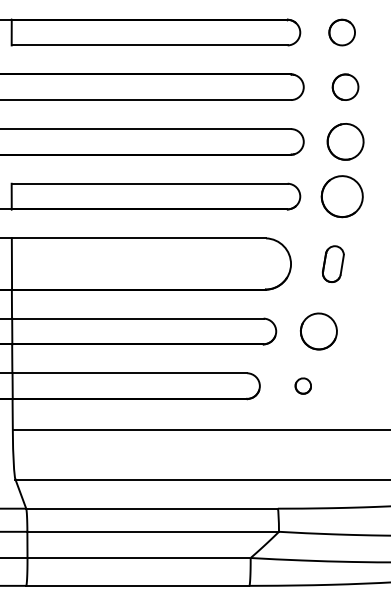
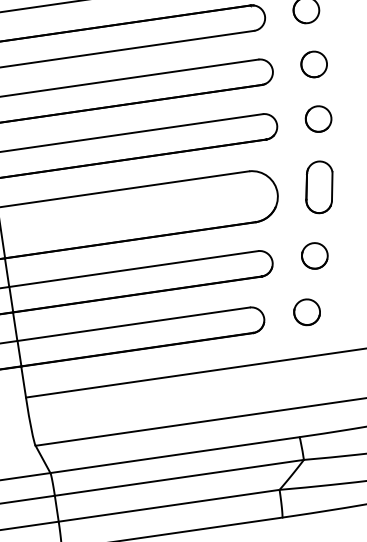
part: (345, 141) -> (314, 64), size x0.71
part: (341, 196) -> (317, 119), size x0.62
part: (333, 263) -> (319, 186), size x1.43
part: (318, 331) -> (314, 256), size x0.71
part: (303, 385) -> (307, 311), size x1.67

